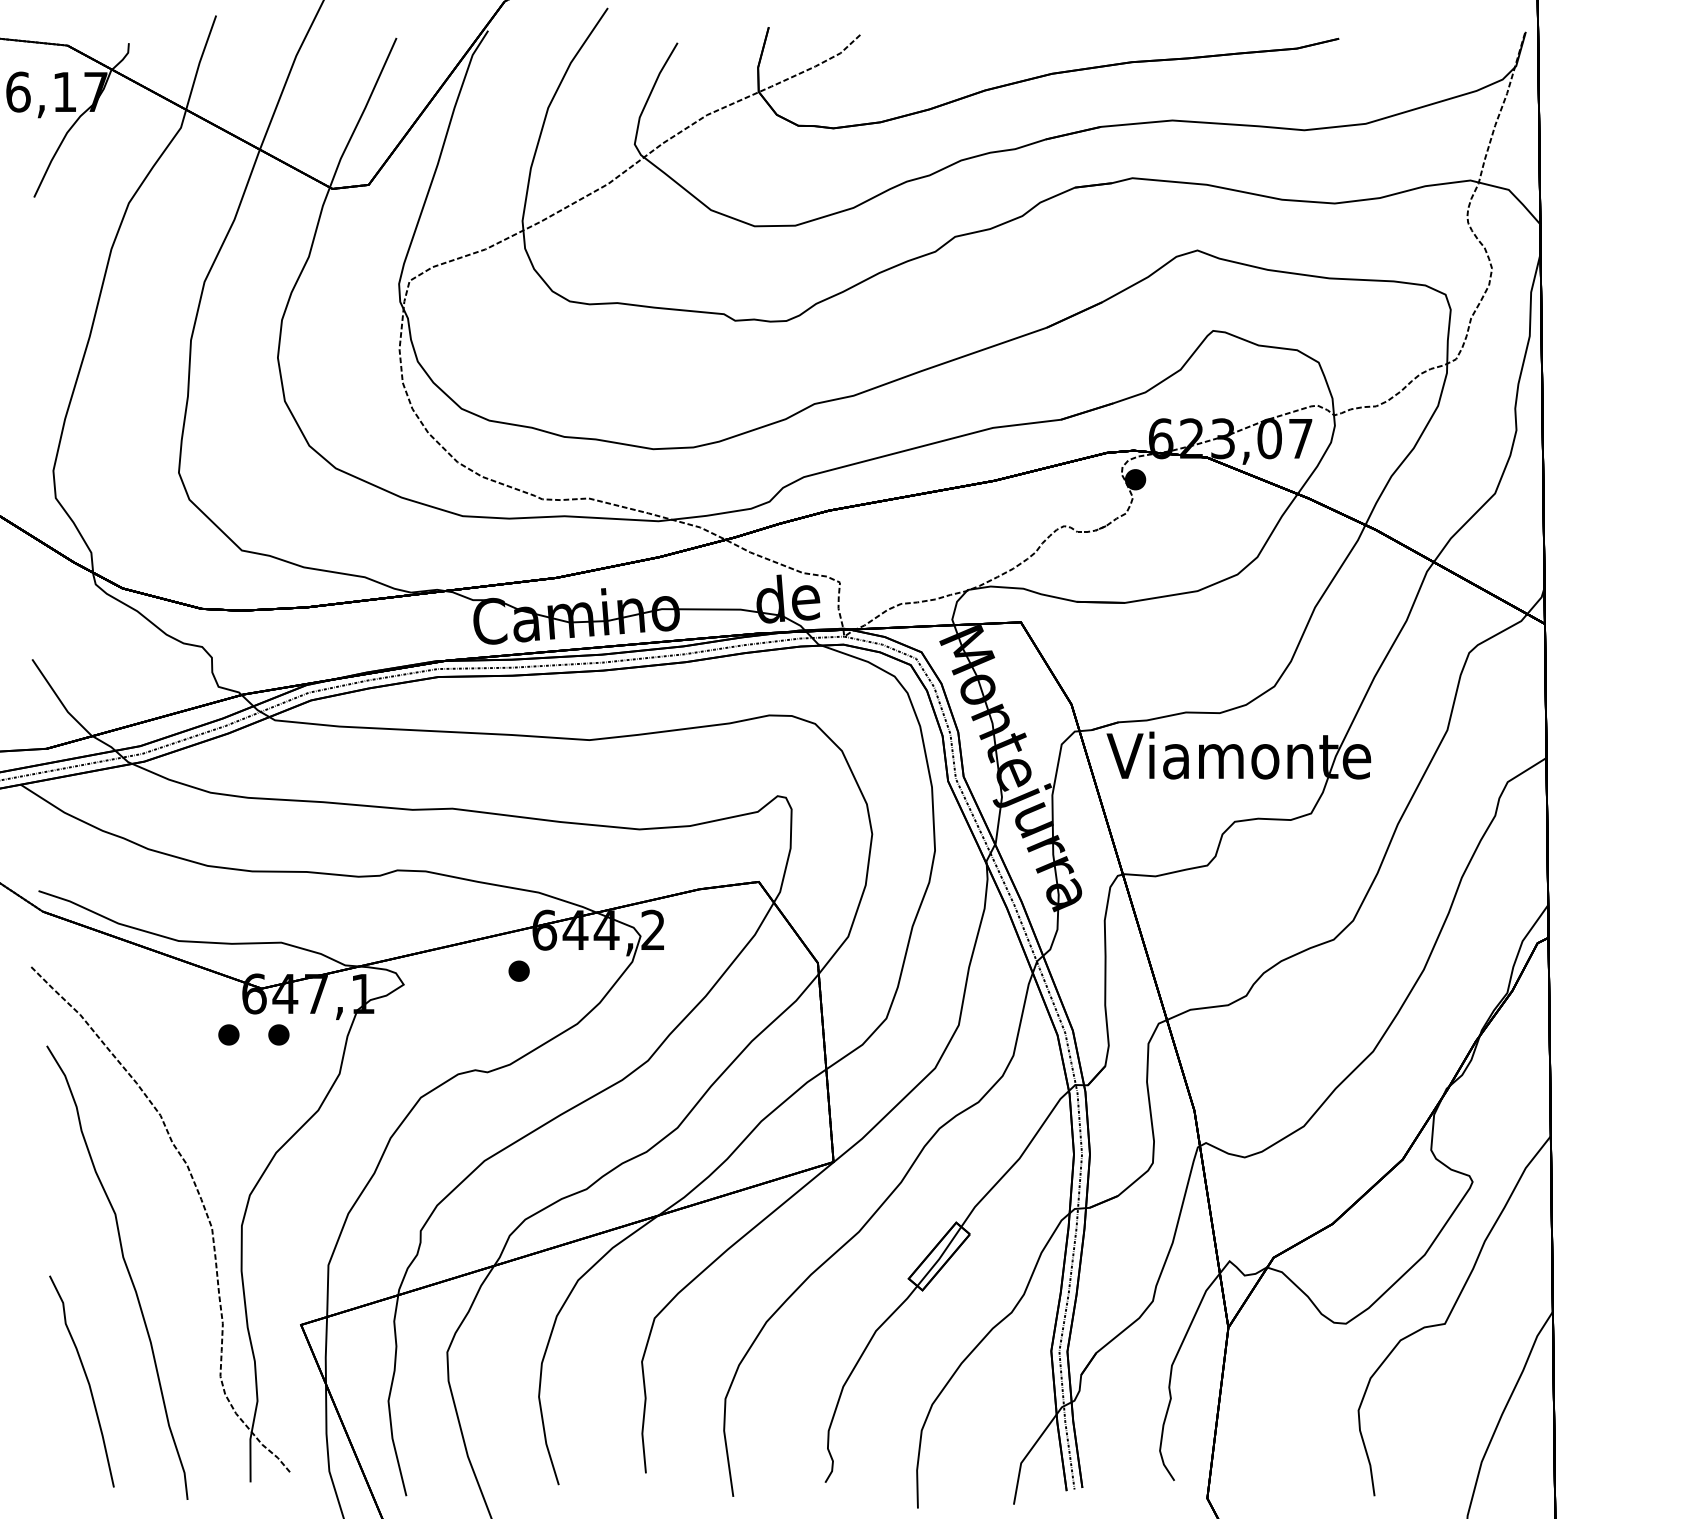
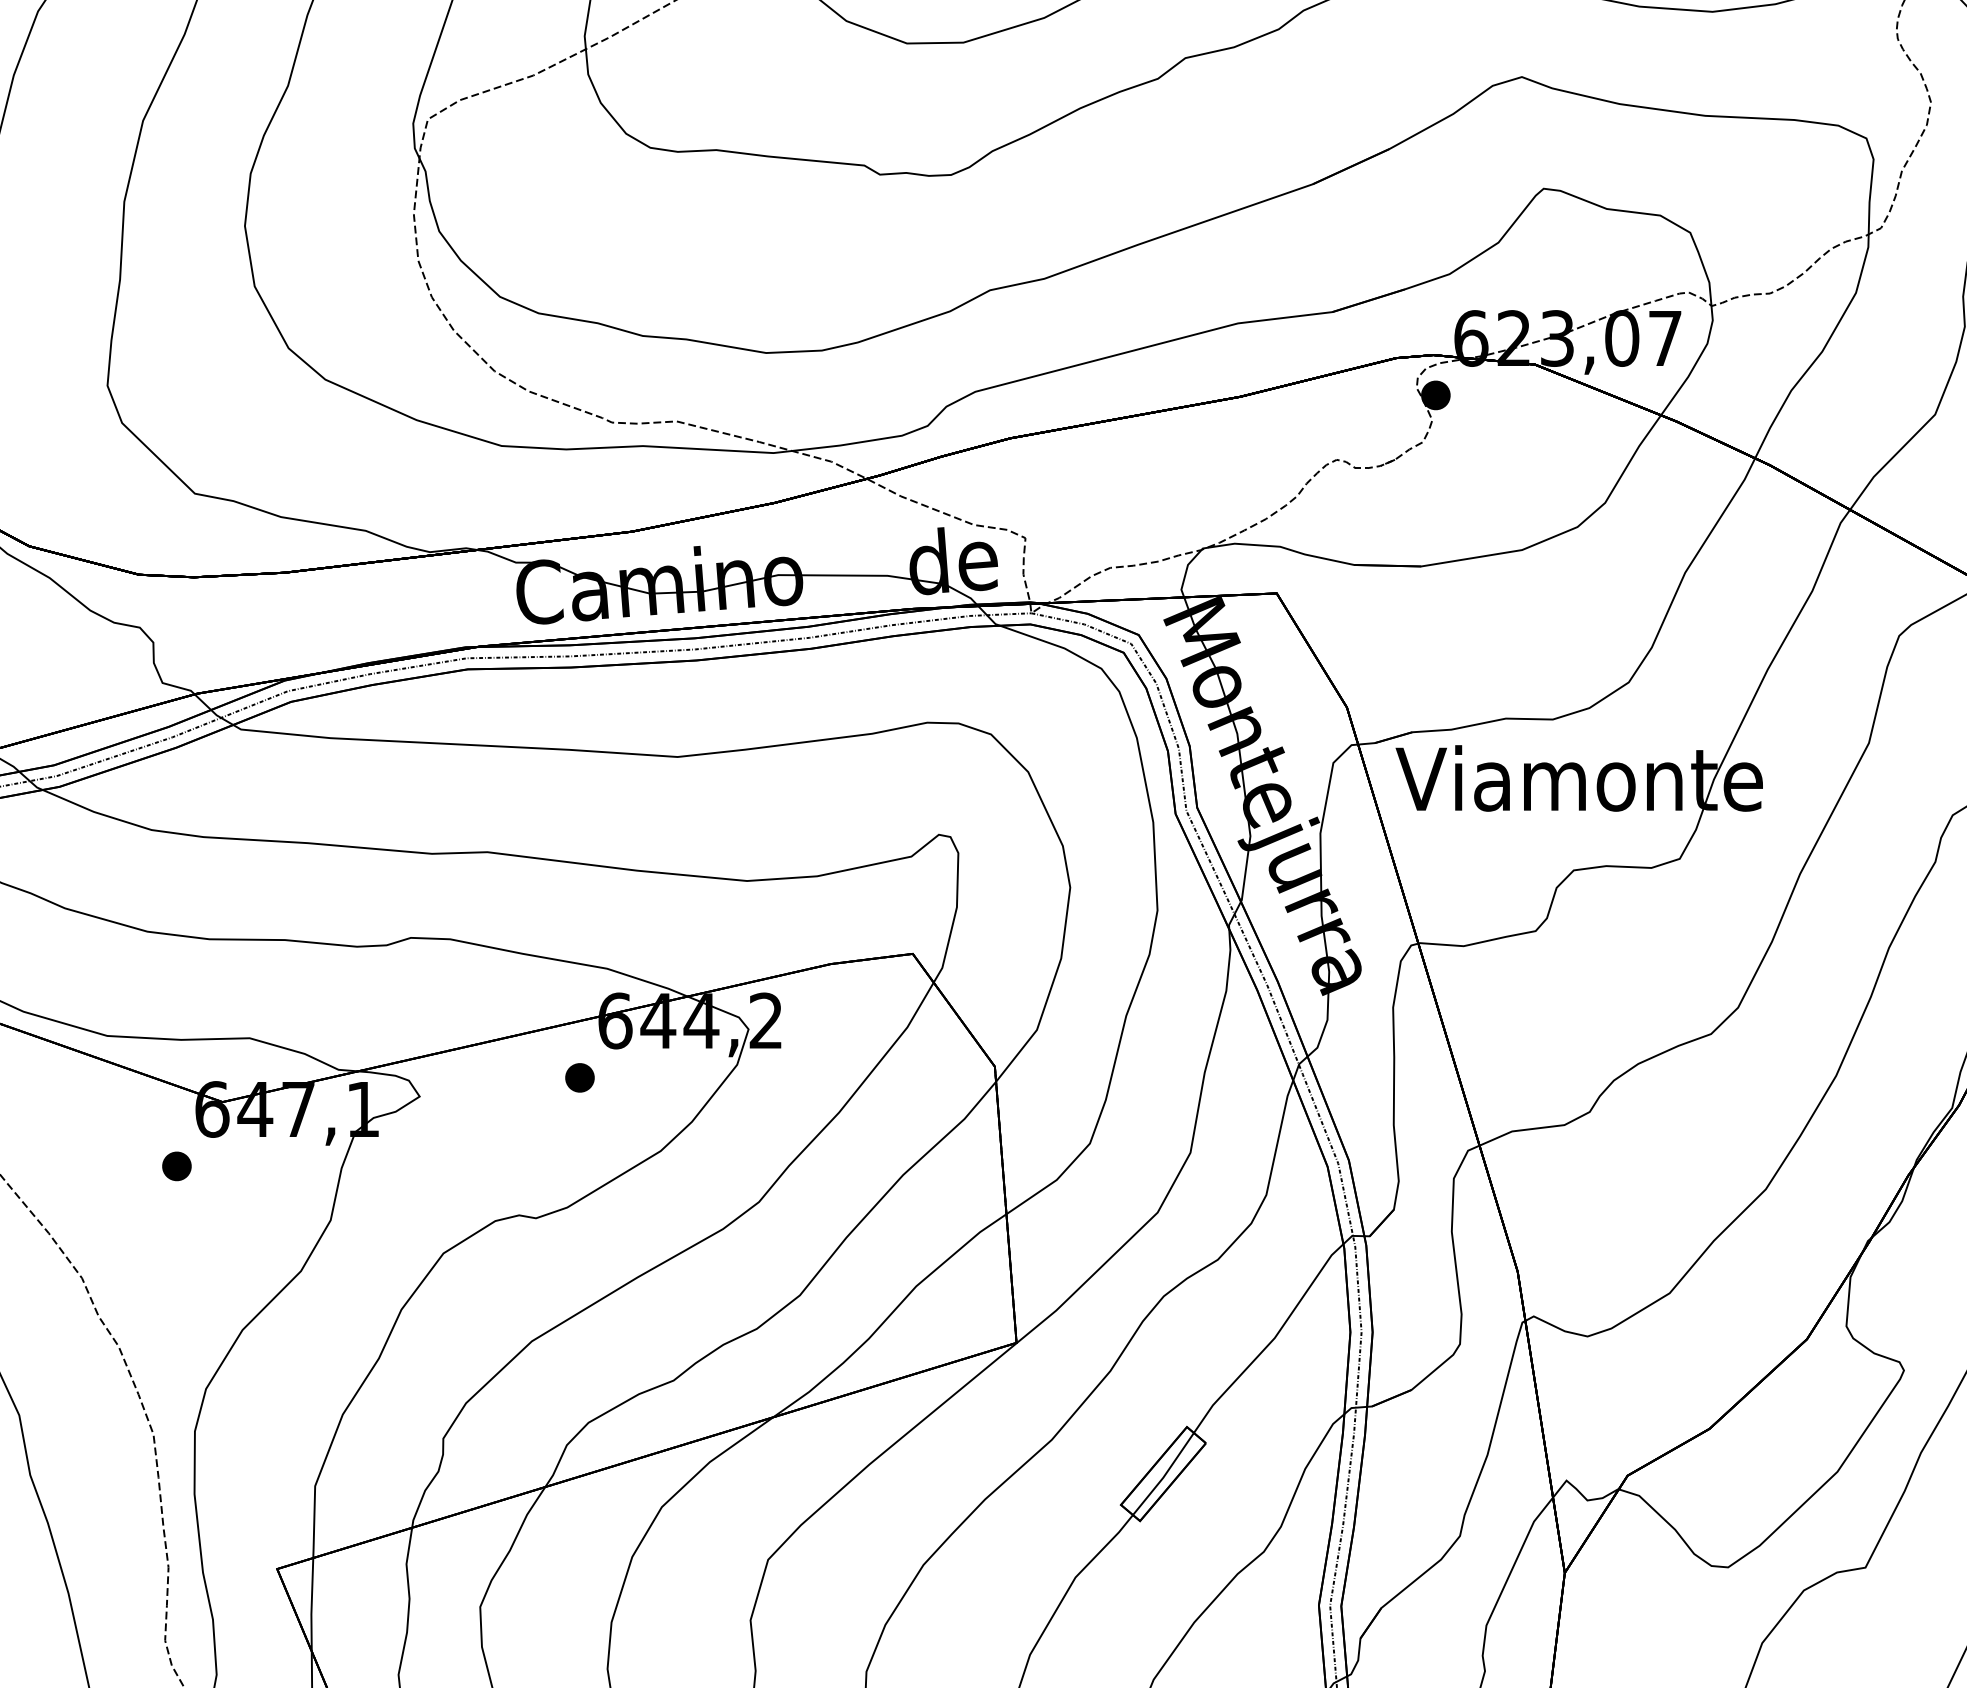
part: (278, 1034) -> (245, 1165), removed

